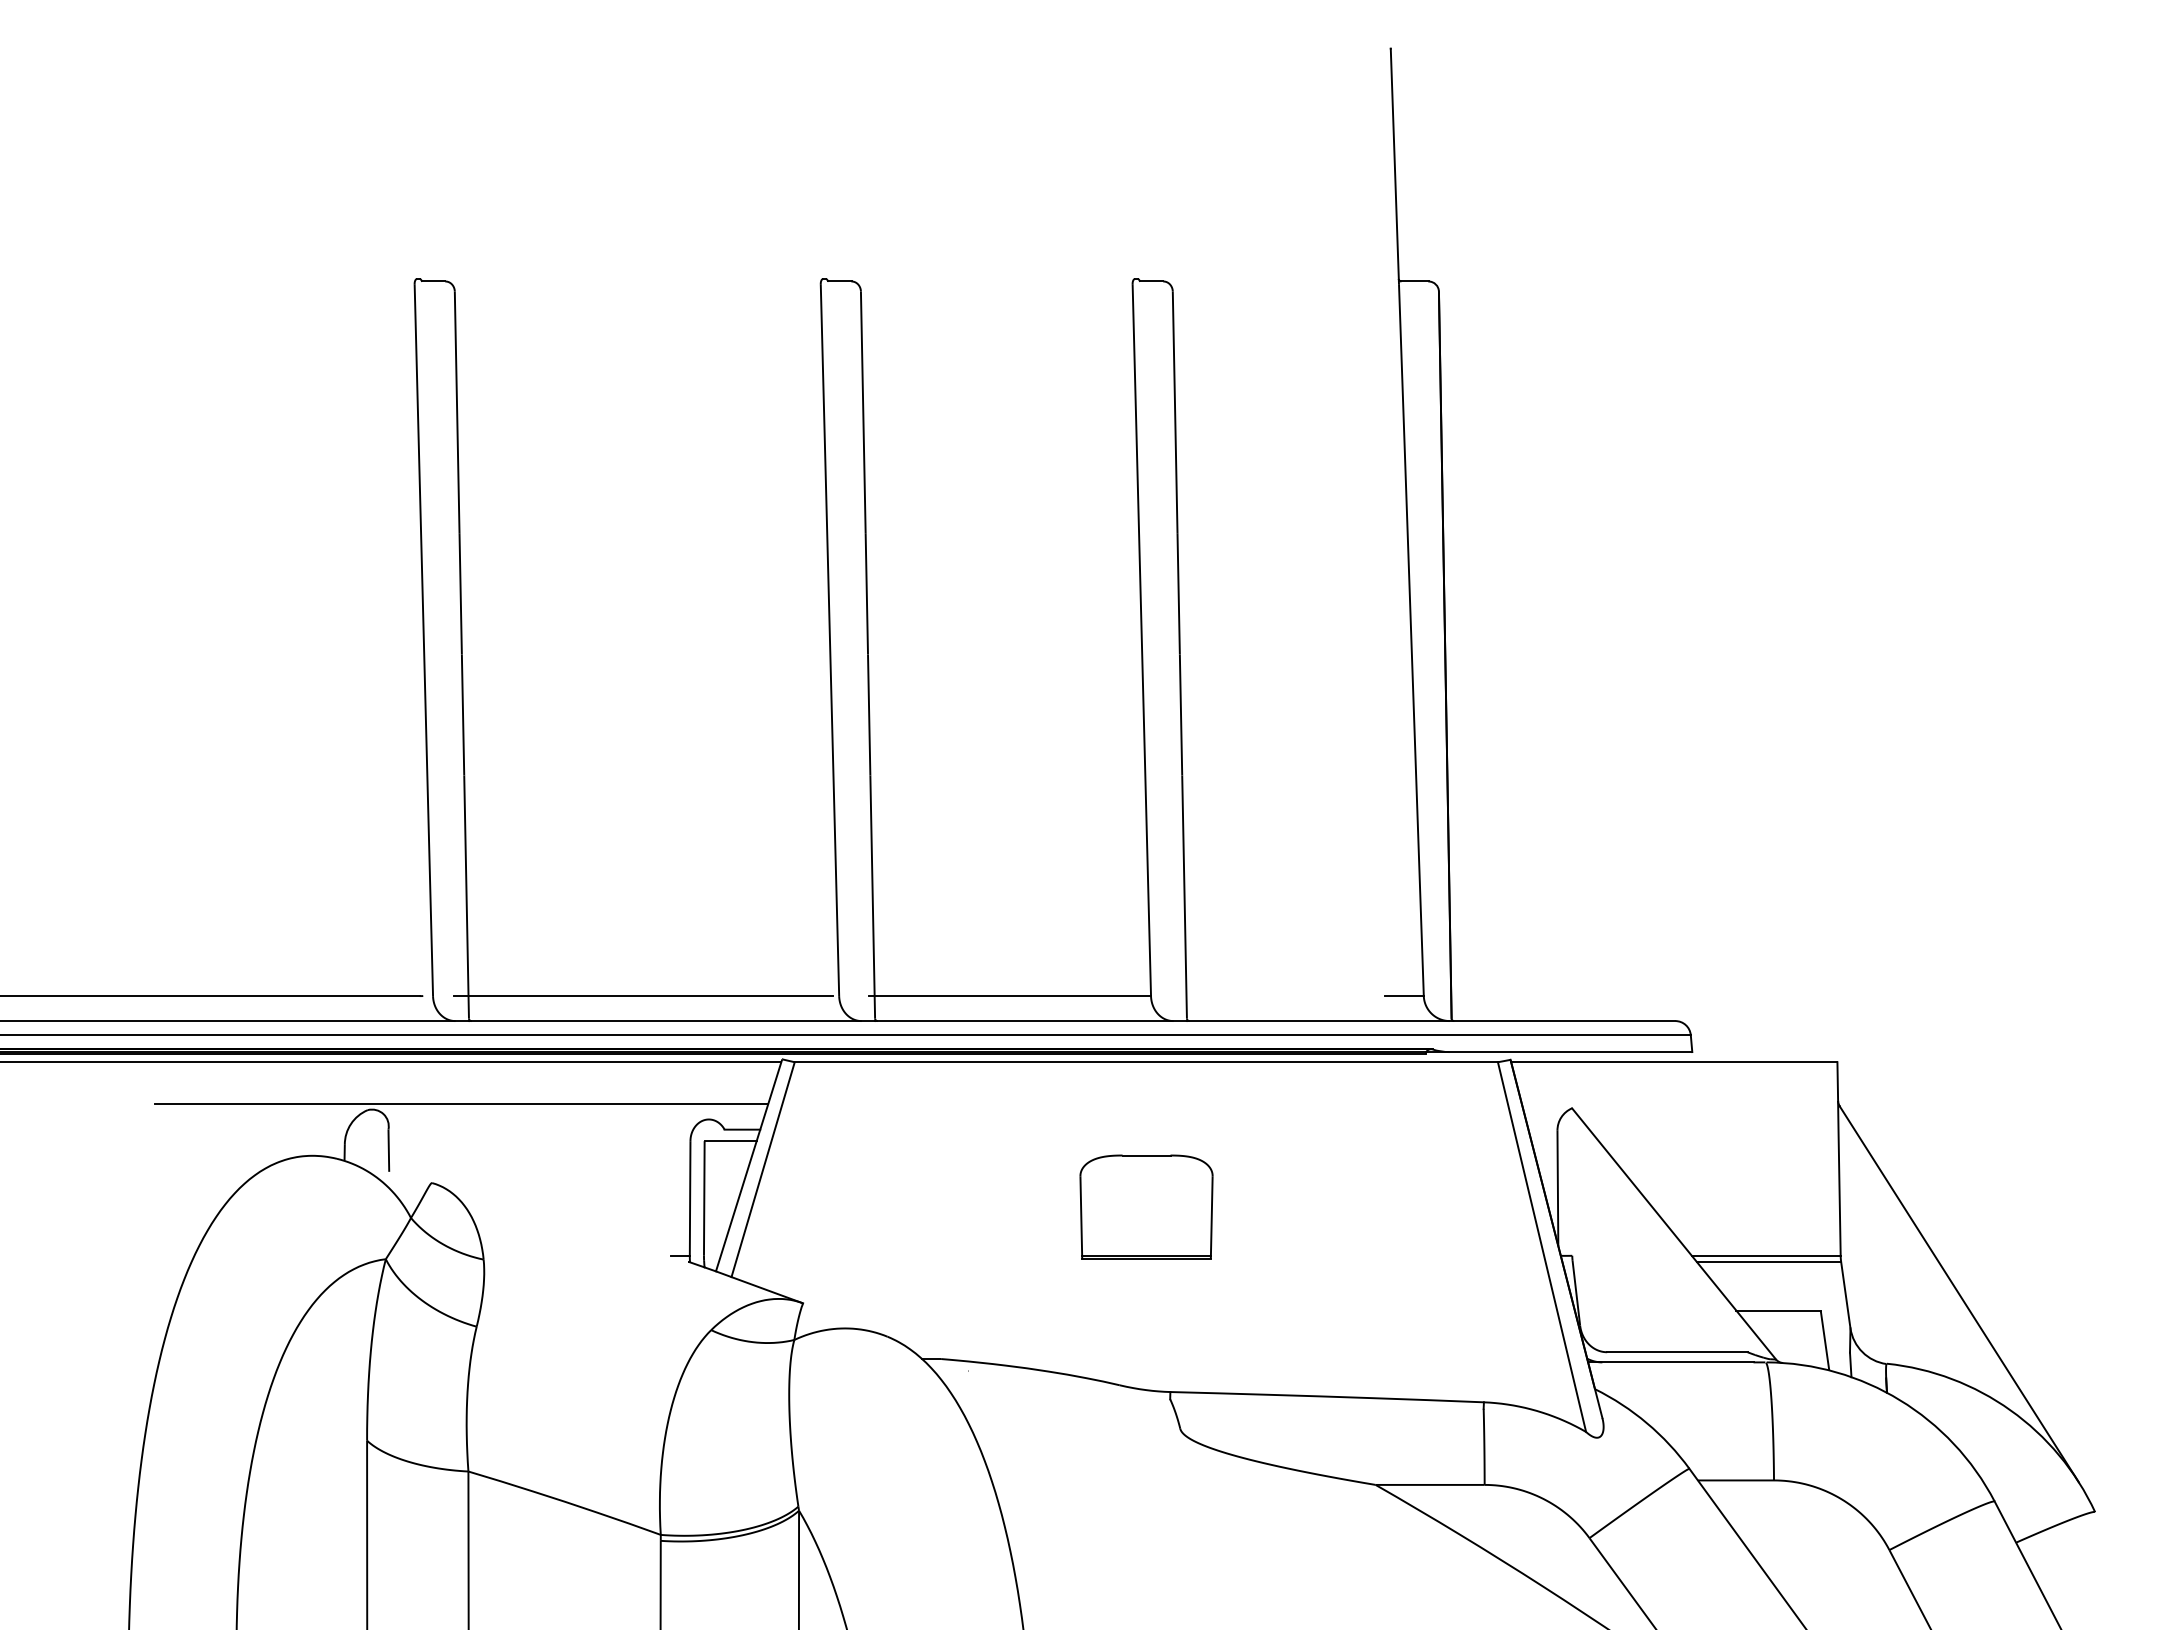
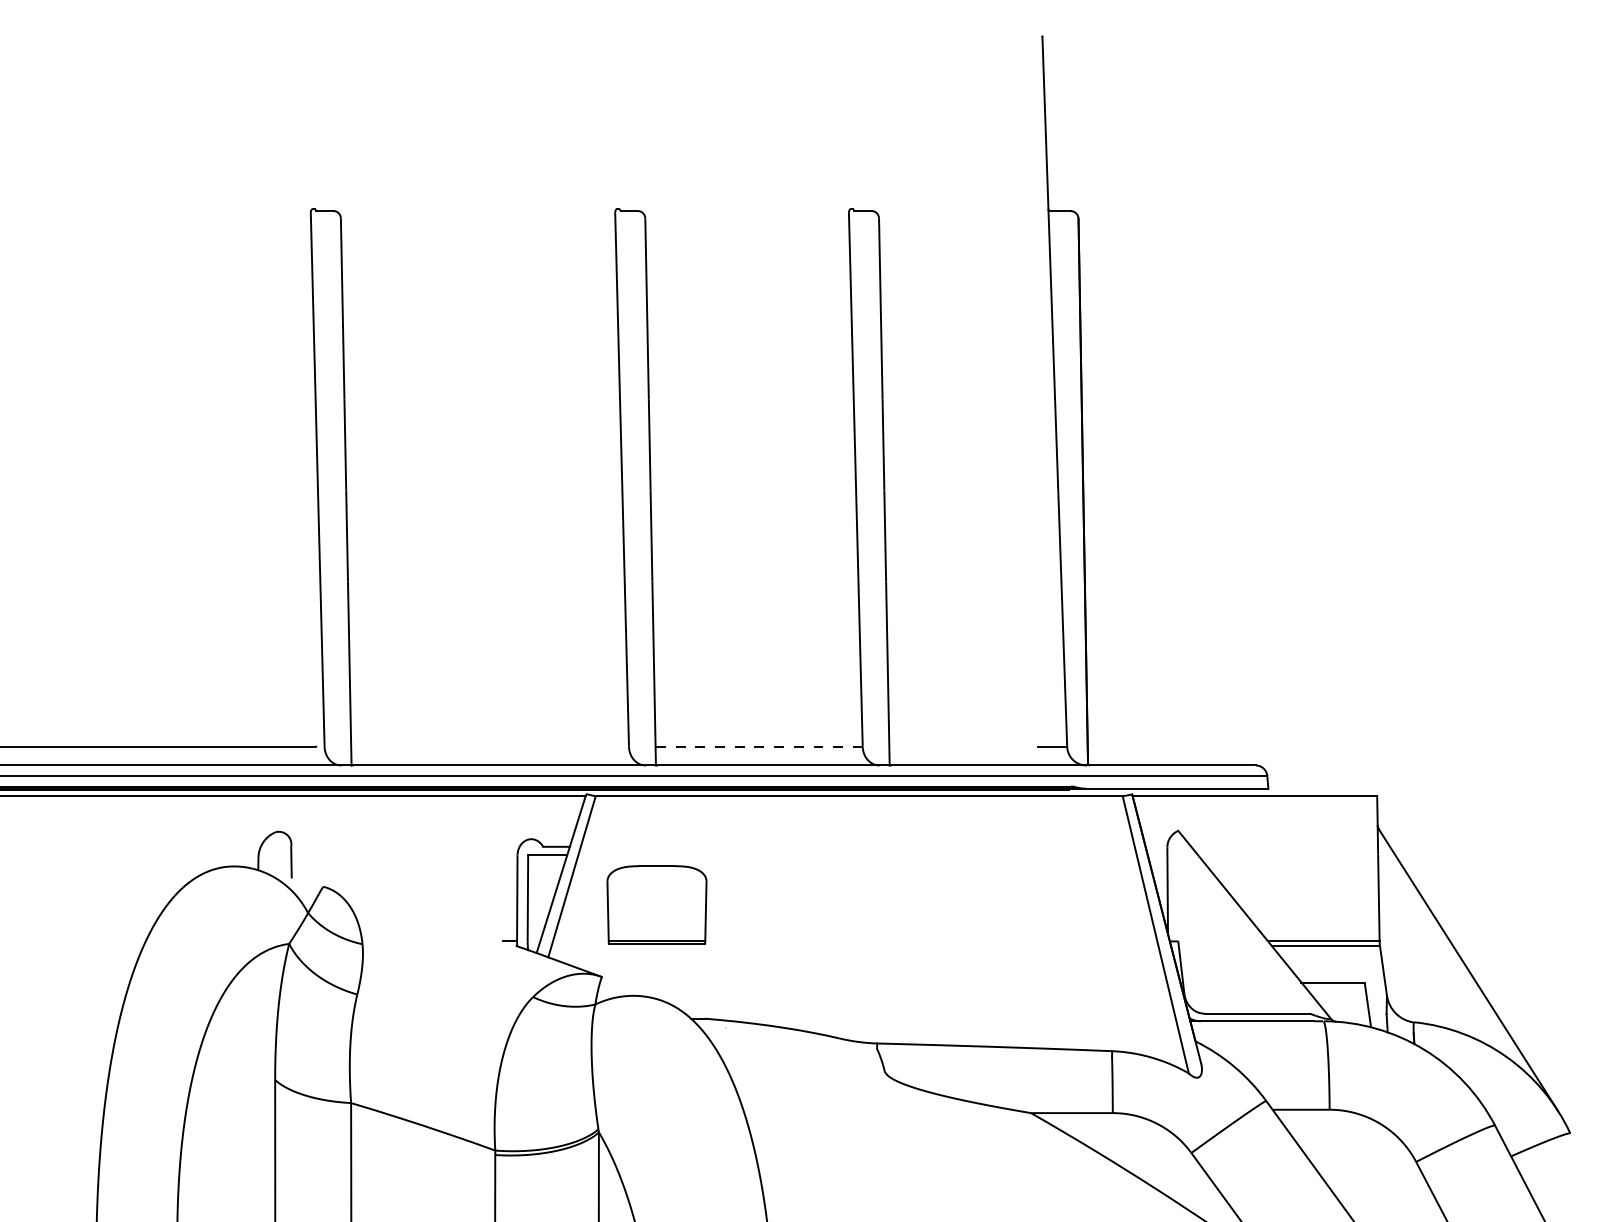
line: (643, 996) -> (482, 747), removed
line: (1010, 996) -> (757, 747), solid -> dashed
line: (461, 1103) -> (345, 827), removed
part: (1146, 1206) -> (656, 904), moved

